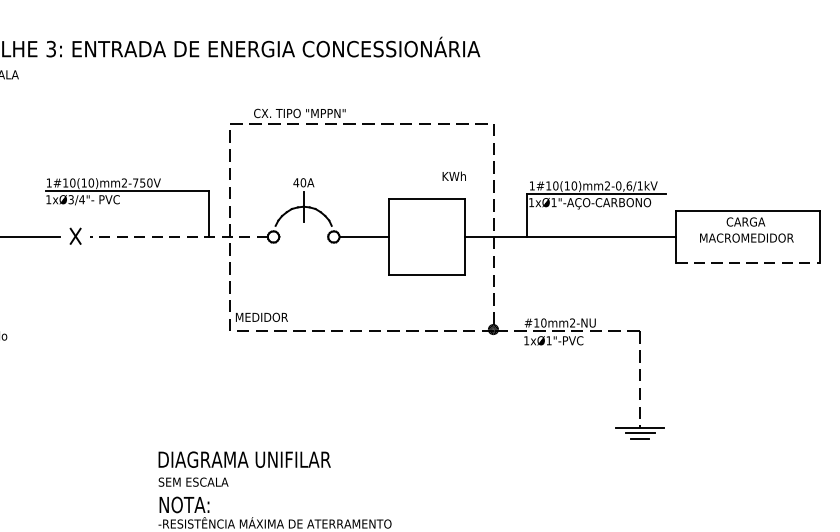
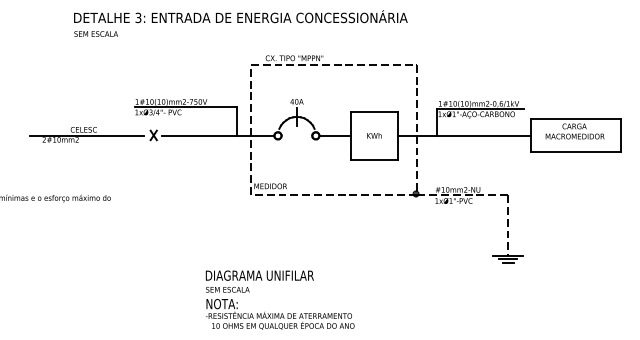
text: (454, 175) -> (374, 135), moved
line: (178, 236) -> (218, 135), dashed -> solid
line: (747, 263) -> (575, 152), dashed -> solid

